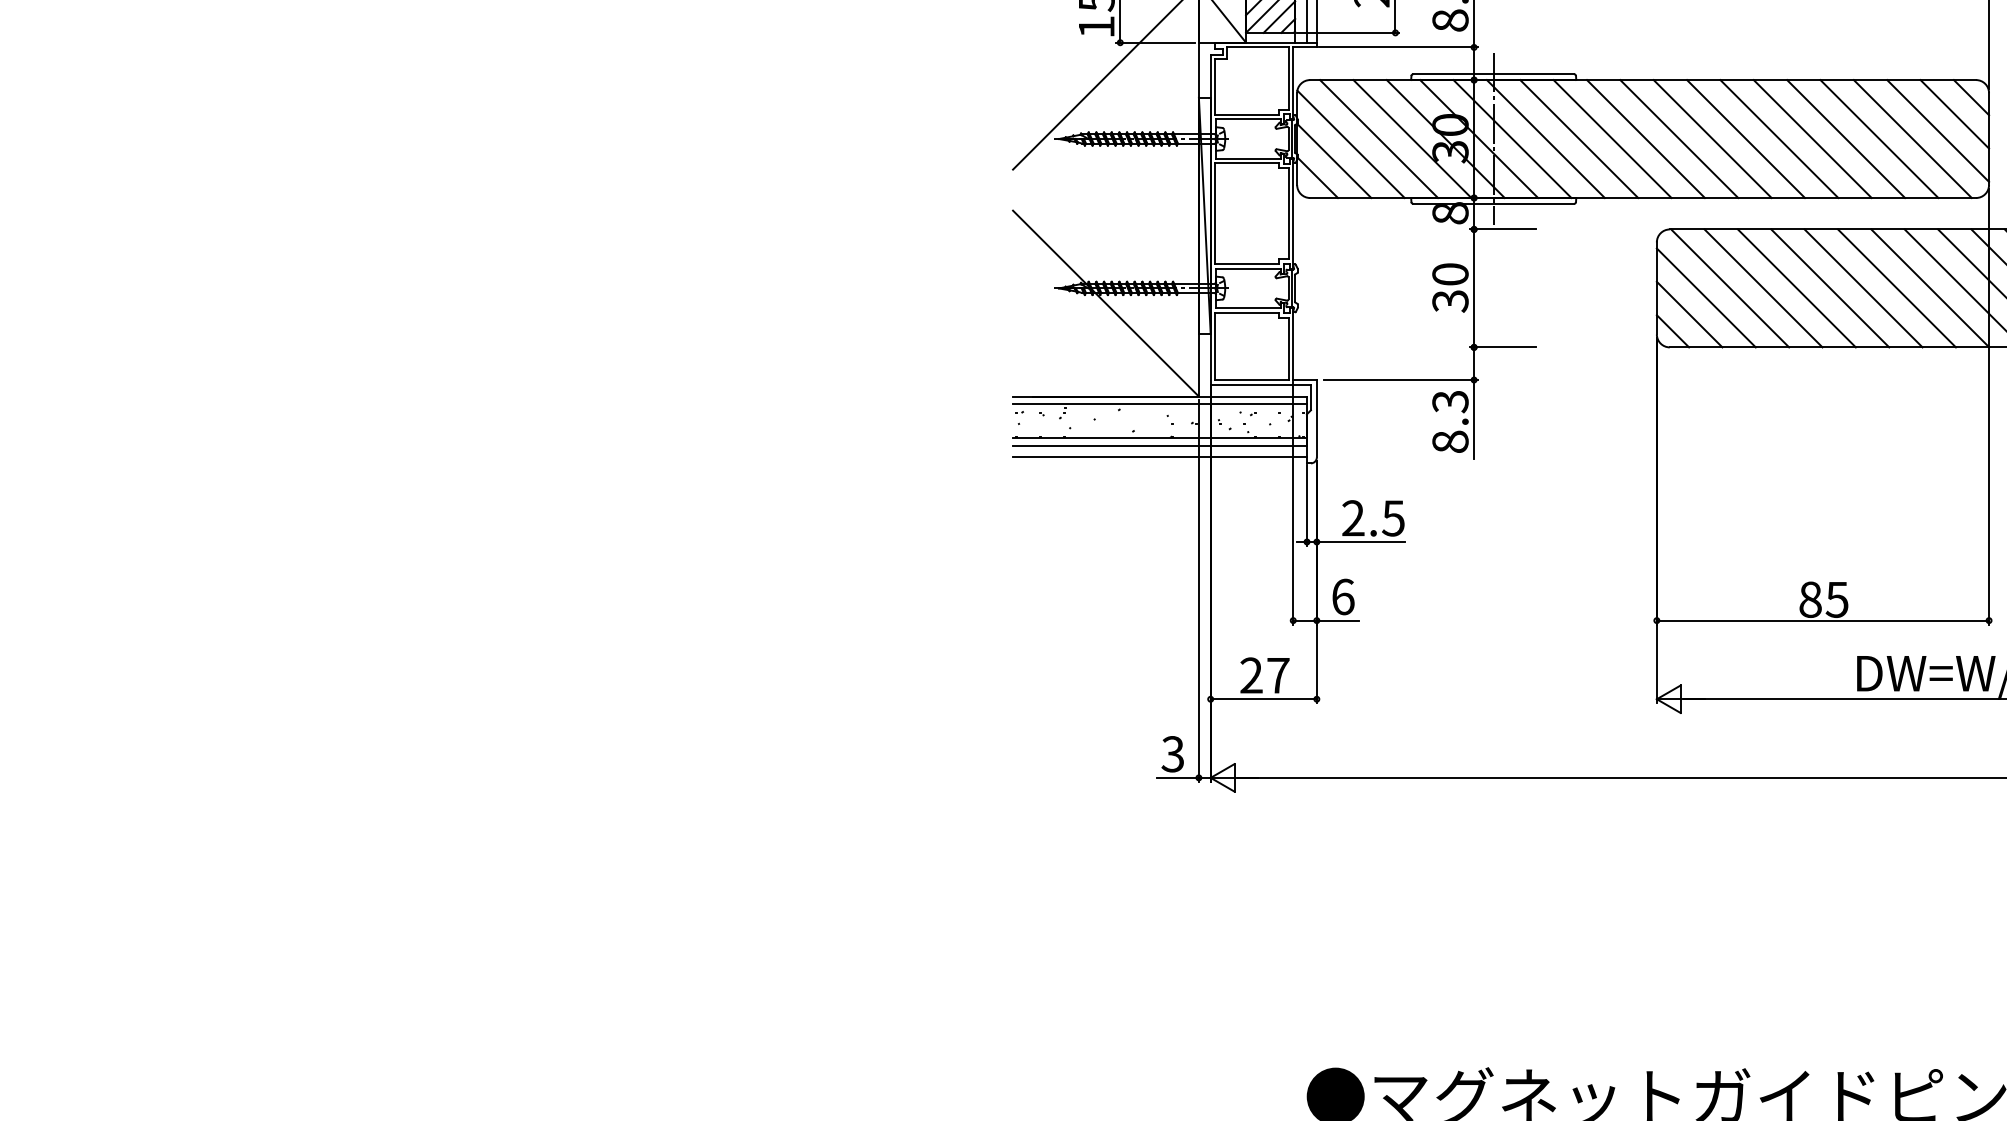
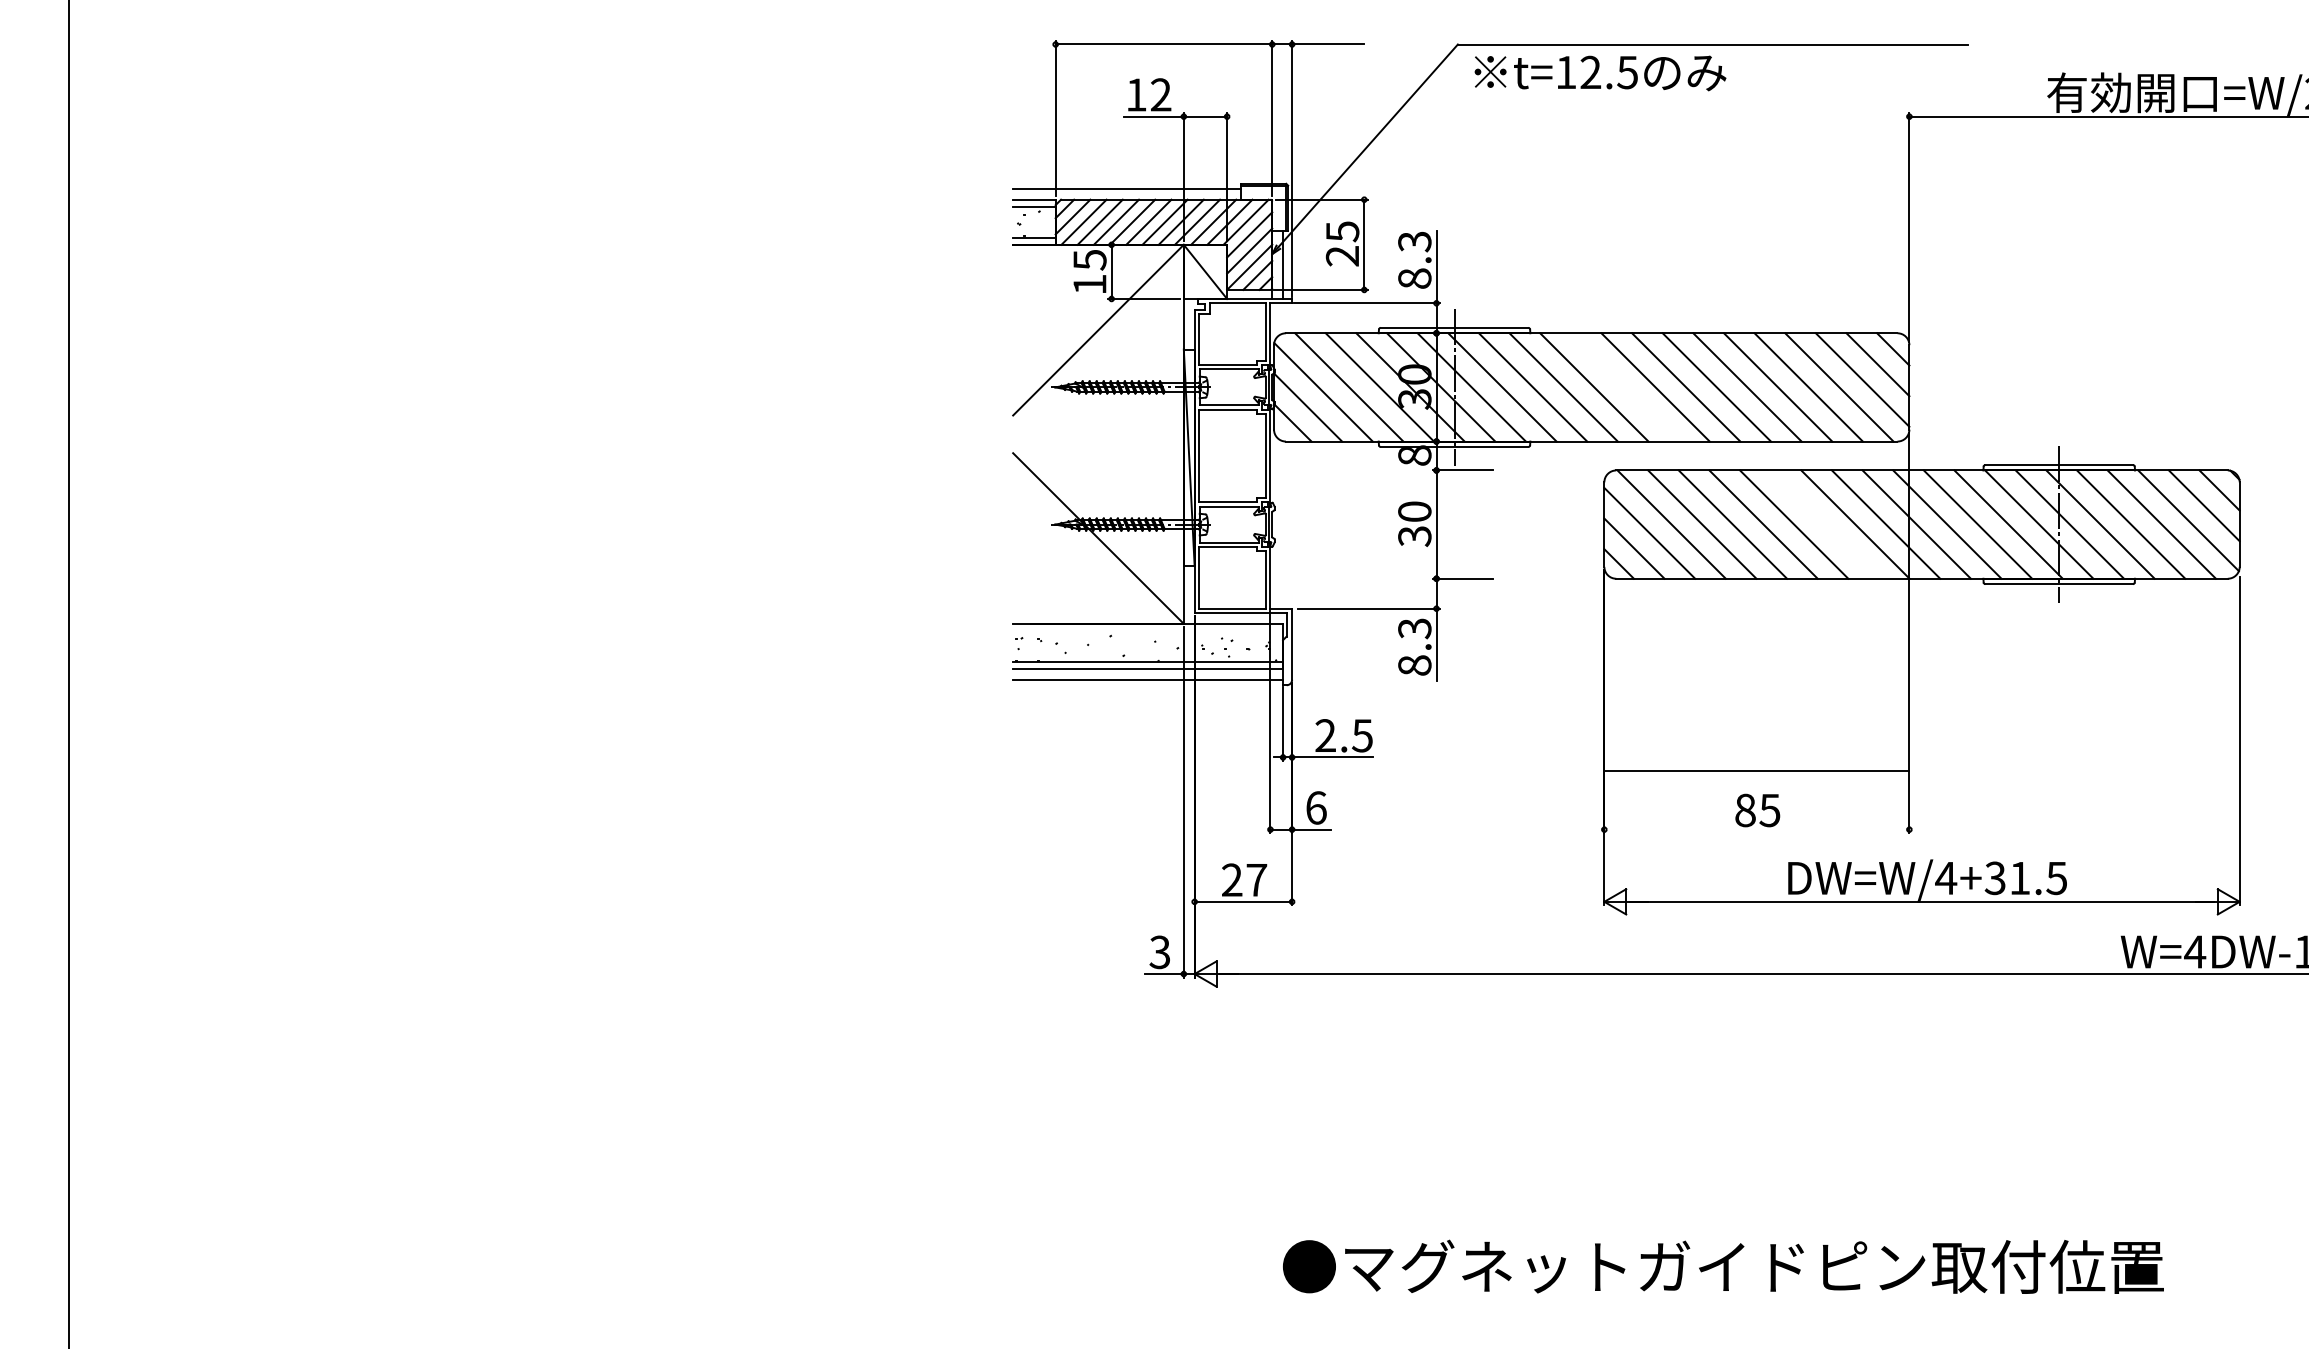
line: (1678, 139) -> (1624, 387), removed
line: (1896, 288) -> (1824, 524), removed
line: (1160, 404) -> (1148, 631), removed
line: (1822, 620) -> (1756, 770), moved

